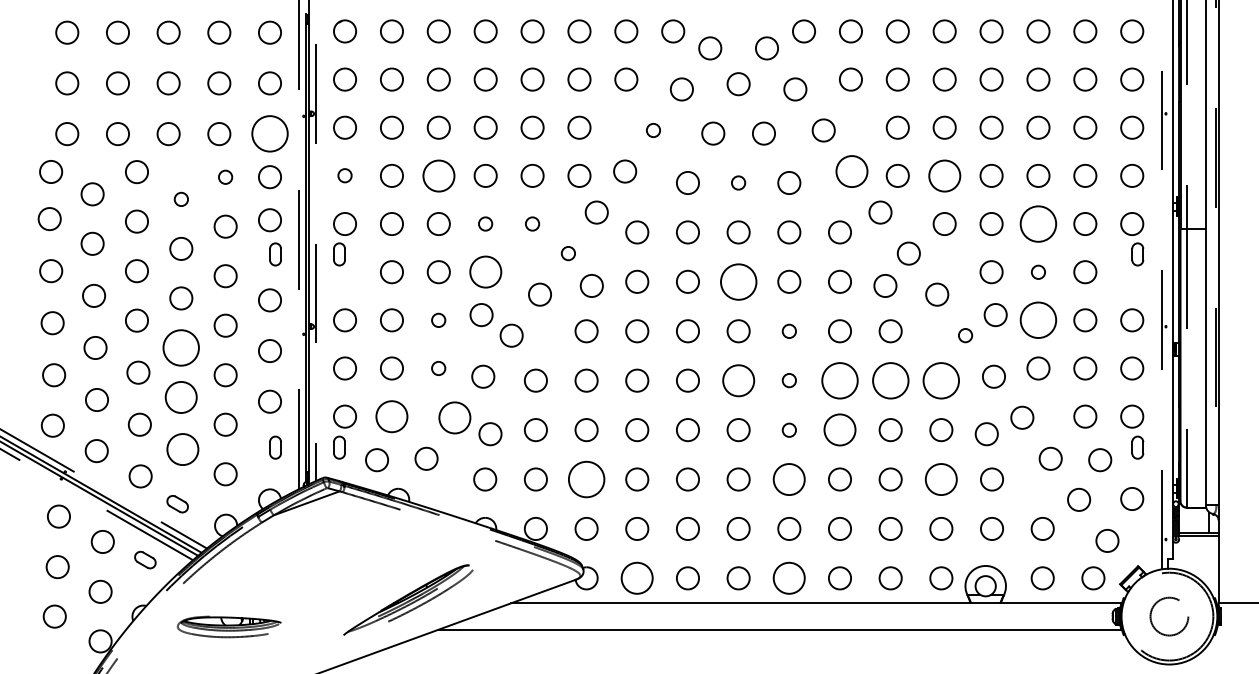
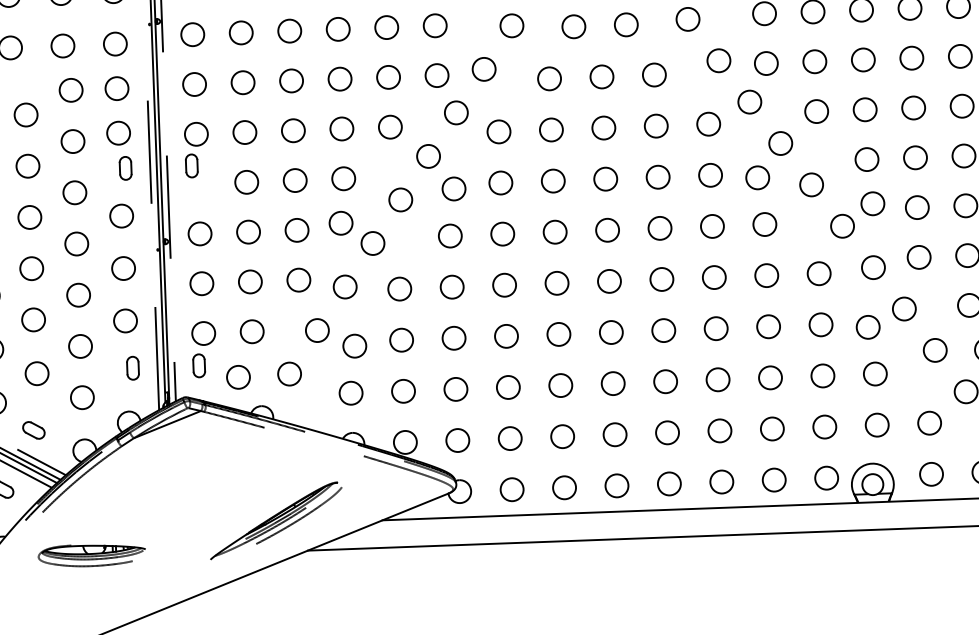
circle: (653, 130) -> (511, 25), size x1.67
circle: (269, 134) -> (114, 44), size x0.62
circle: (852, 171) -> (719, 60), size x0.71
circle: (344, 175) -> (193, 84), size x1.67
circle: (438, 175) -> (291, 80), size x0.71
circle: (944, 175) -> (814, 61), size x0.71
circle: (225, 177) -> (70, 90), size x1.67
circle: (738, 182) -> (601, 76), size x1.67
circle: (181, 199) -> (26, 115), size x1.67
circle: (485, 223) -> (341, 128), size x1.67
circle: (532, 223) -> (390, 126), size x1.67
circle: (1038, 223) -> (913, 107), size x0.62
circle: (568, 253) -> (428, 156), size x1.67
circle: (485, 272) -> (343, 179), size x0.71
circle: (1038, 272) -> (915, 158), size x1.67
circle: (738, 281) -> (605, 178), size x0.62
circle: (438, 320) -> (296, 230), size x1.67
circle: (1038, 320) -> (917, 207), size x0.62
circle: (789, 331) -> (660, 228), size x1.67
circle: (965, 335) -> (842, 226), size x1.67
circle: (181, 347) -> (31, 268), size x0.62
circle: (438, 368) -> (298, 280), size x1.67
circle: (738, 380) -> (609, 281), size x0.71
circle: (789, 380) -> (662, 279), size x1.67
circle: (839, 380) -> (713, 277), size x0.62
circle: (890, 380) -> (766, 275), size x0.62
circle: (941, 380) -> (819, 273), size x0.62
circle: (181, 397) -> (33, 319), size x0.71
circle: (391, 416) -> (251, 331), size x0.71
circle: (454, 417) -> (316, 330), size x0.71
circle: (789, 430) -> (663, 330), size x1.67
circle: (839, 430) -> (715, 329), size x0.71
circle: (182, 449) -> (36, 373), size x0.71
circle: (586, 479) -> (455, 389), size x0.62
circle: (789, 479) -> (665, 381), size x0.71
circle: (941, 479) -> (823, 375), size x0.71
circle: (637, 578) -> (512, 489), size x0.71
circle: (789, 578) -> (669, 484), size x0.71

